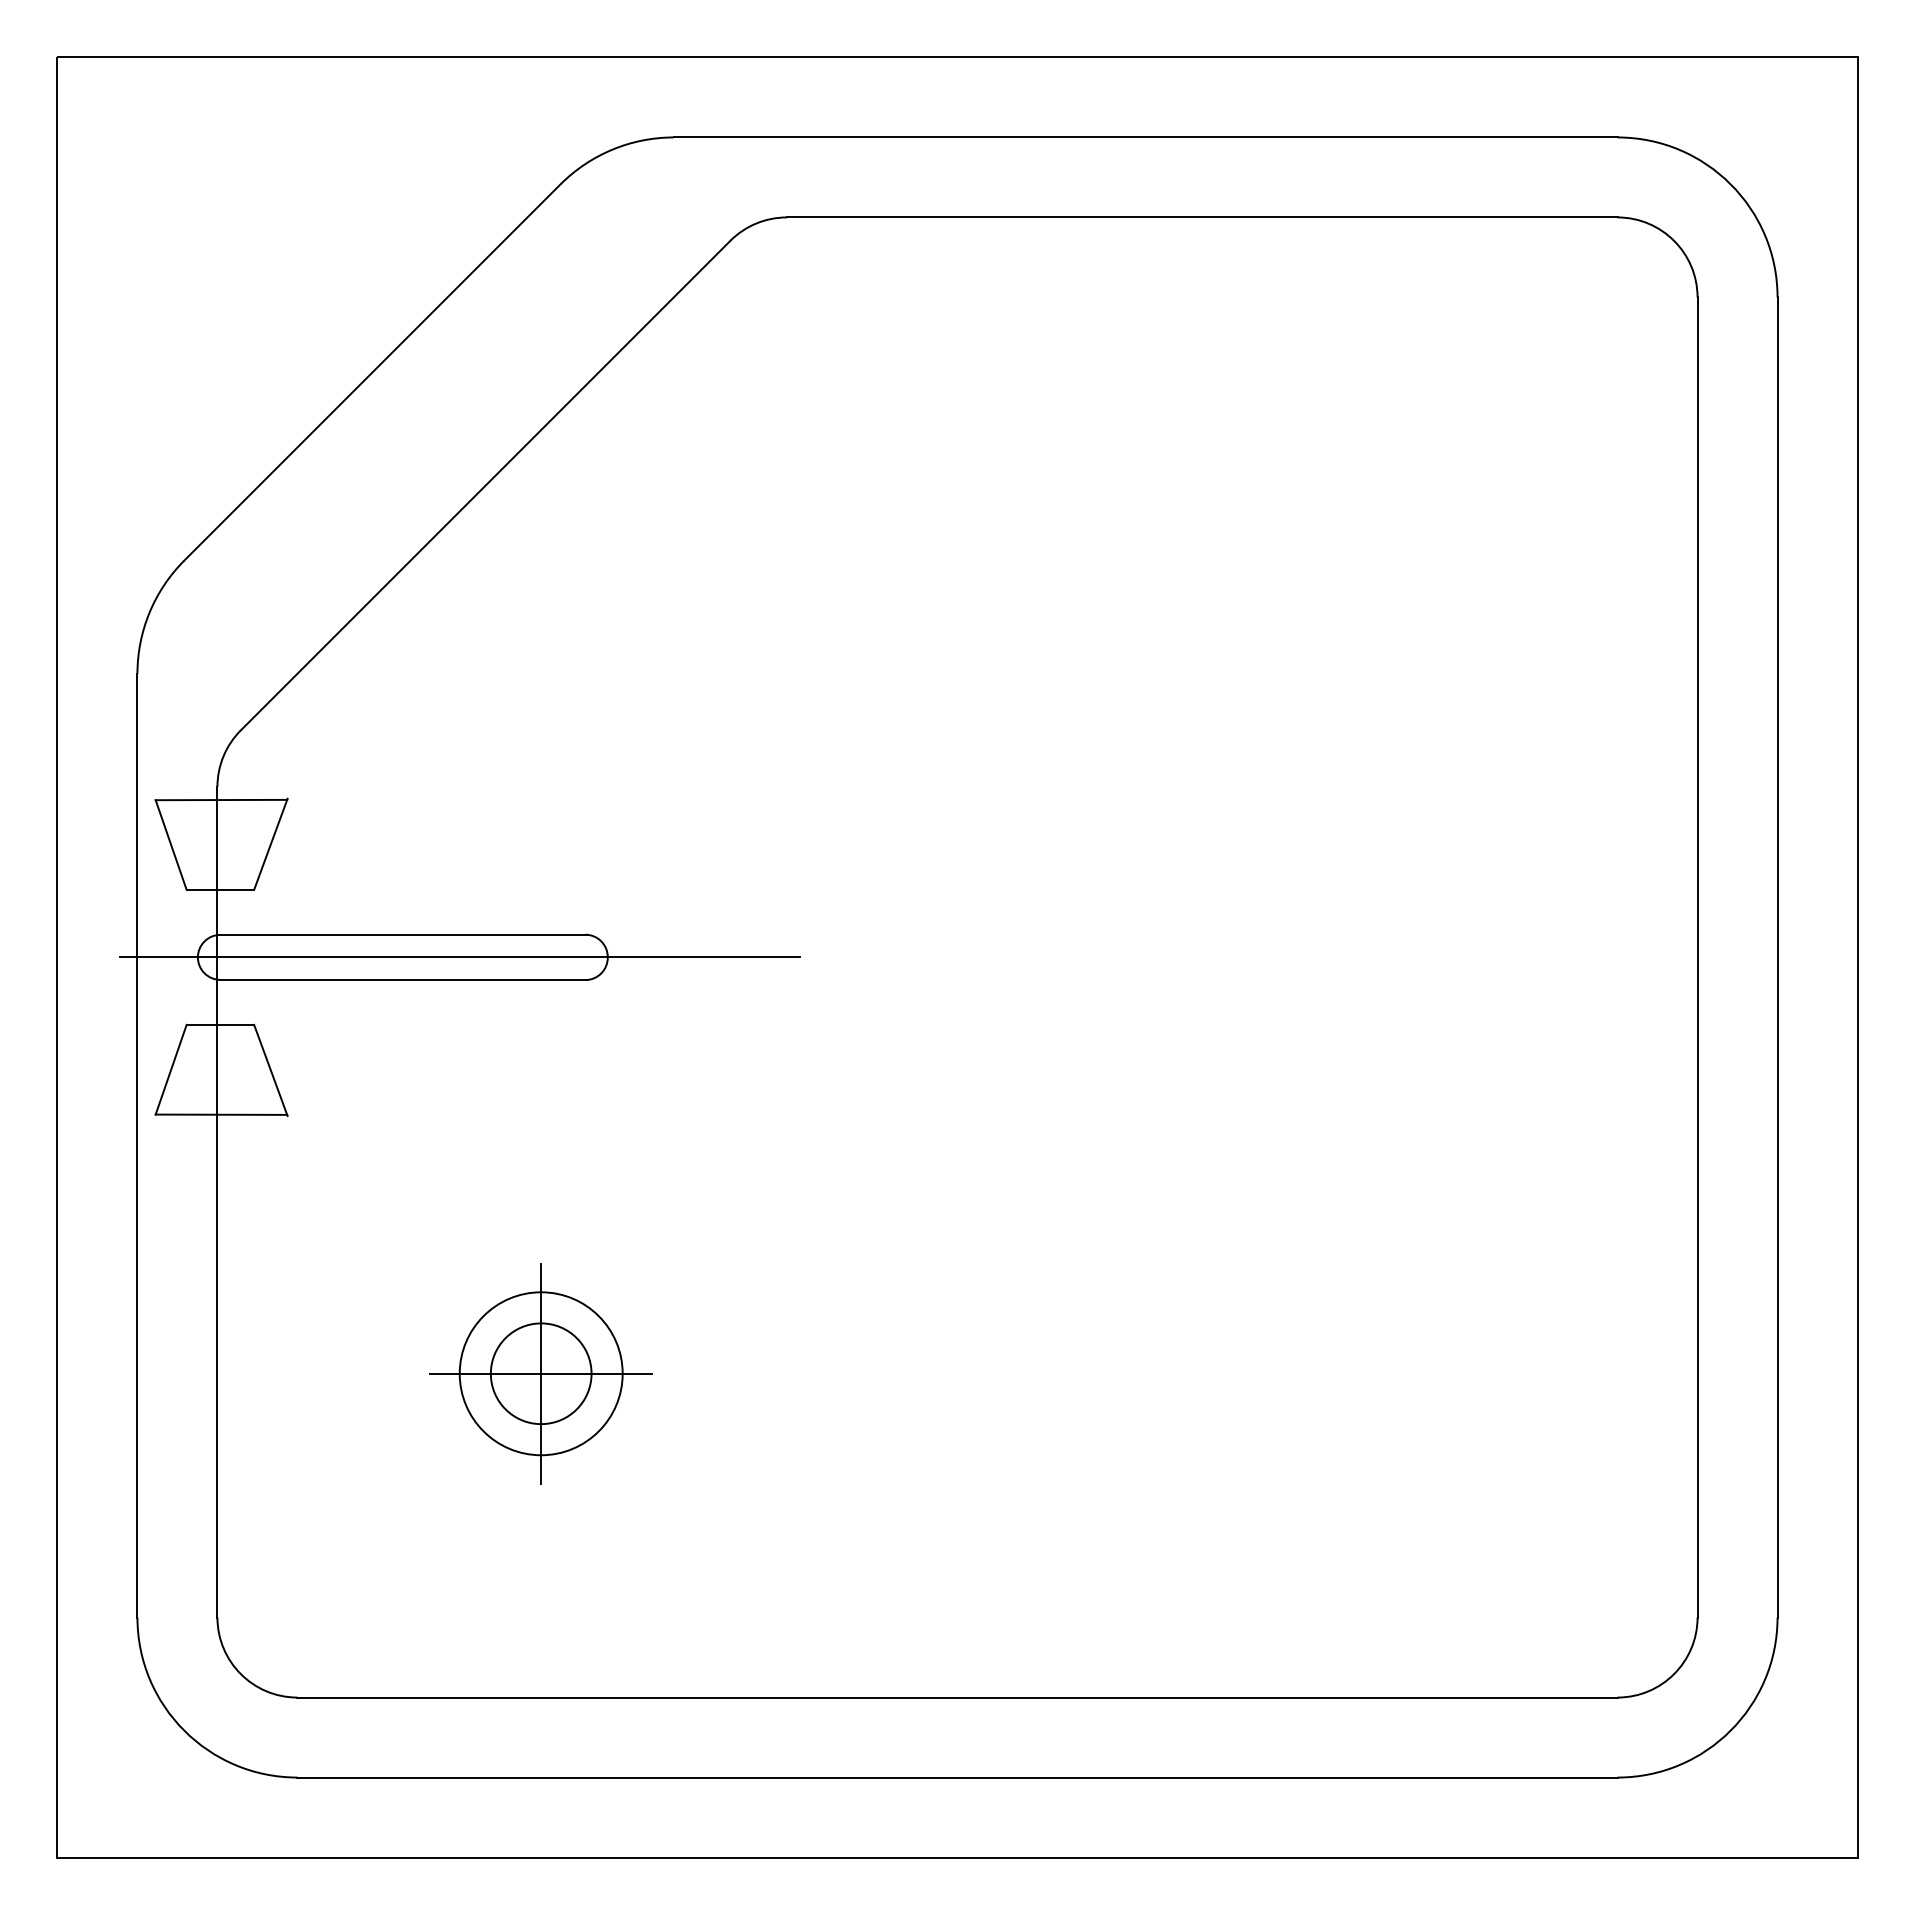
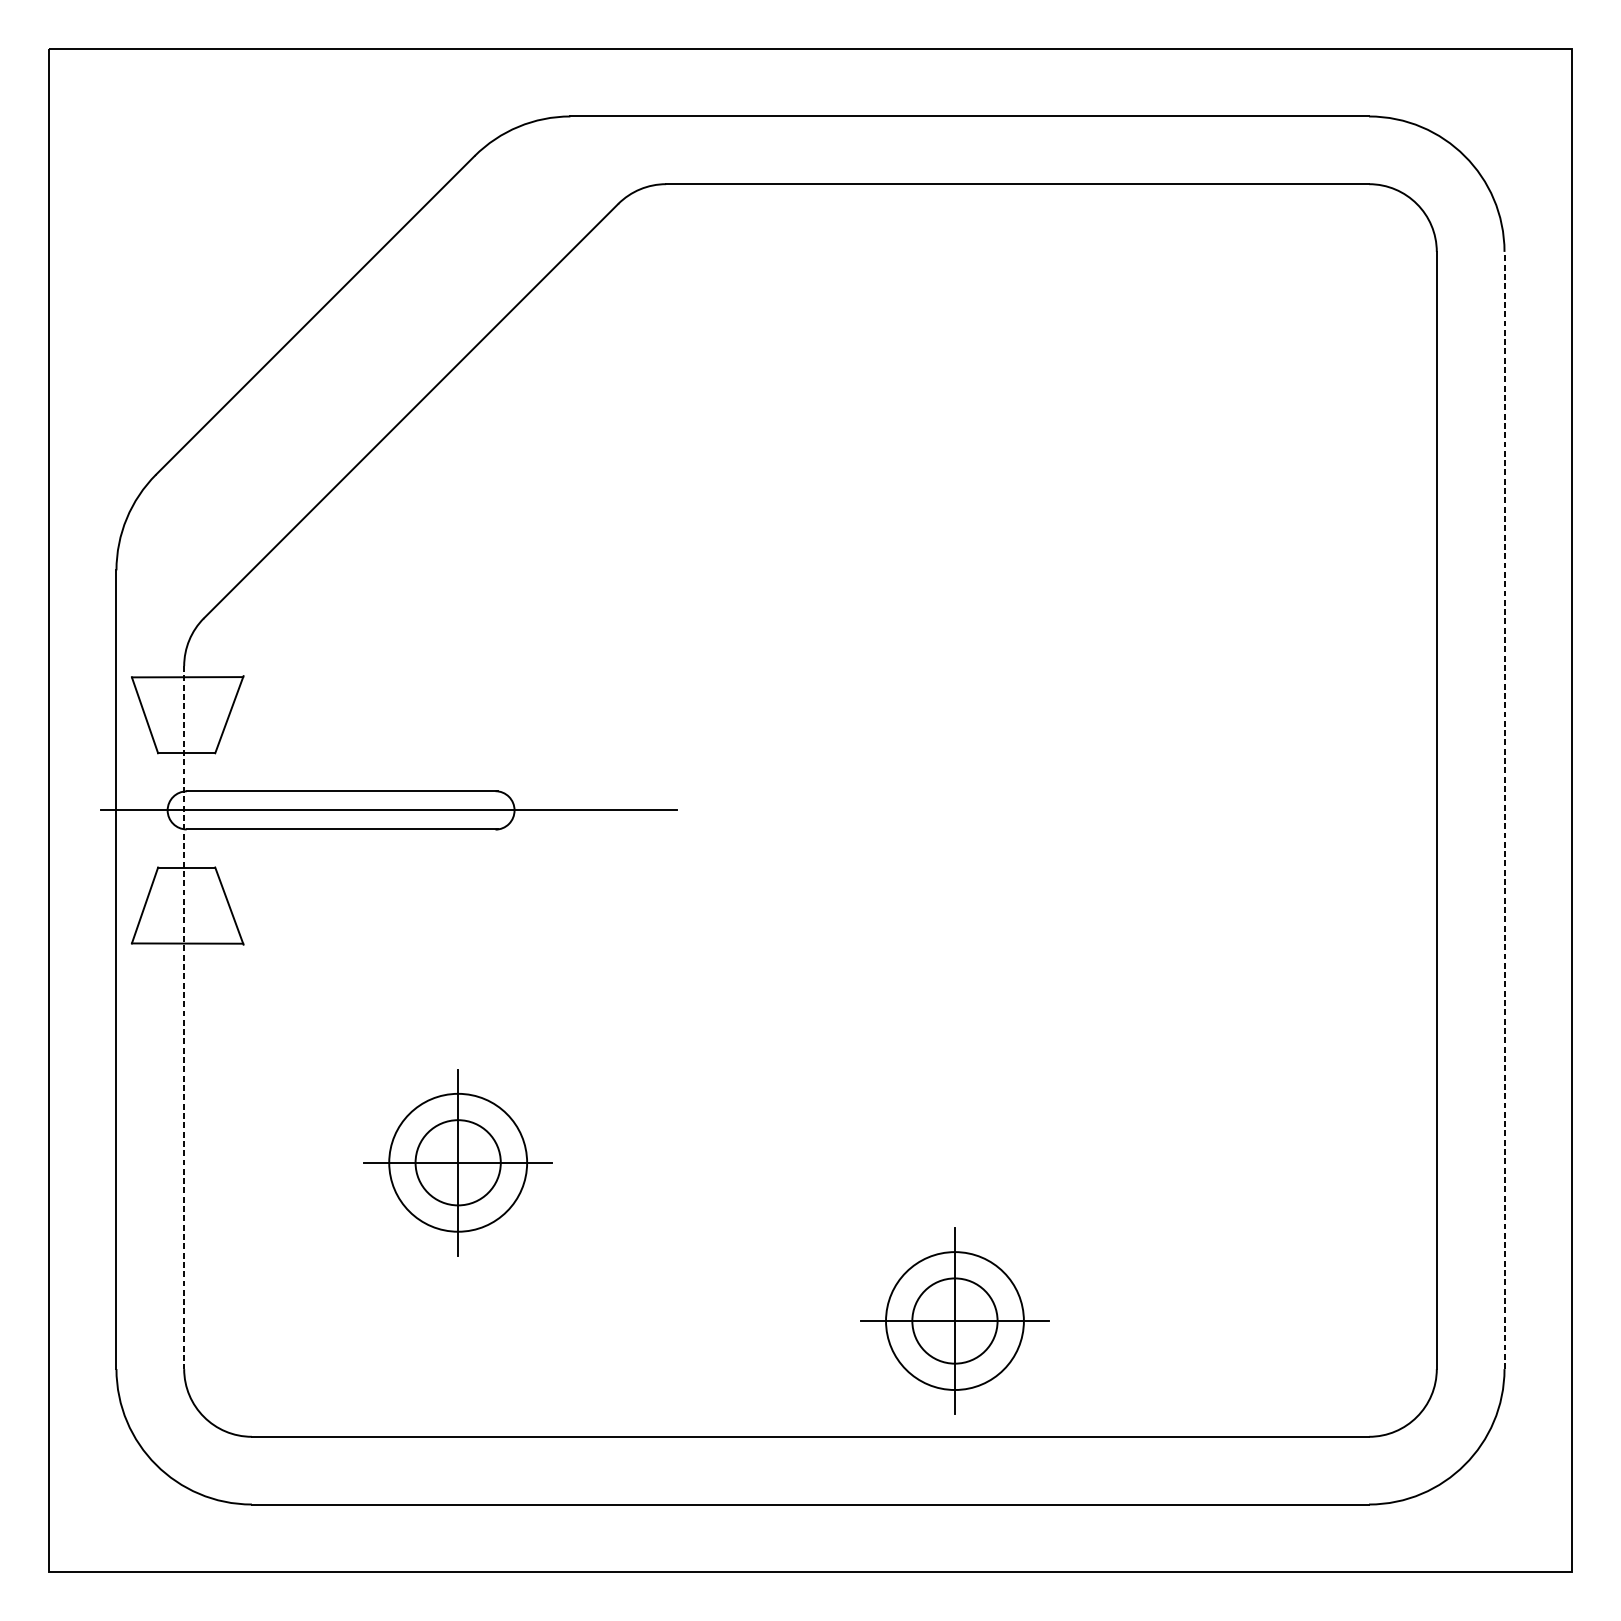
line: (1777, 957) -> (1504, 810), solid -> dashed
line: (217, 1202) -> (184, 1017), solid -> dashed
part: (1127, 1560) -> (954, 1320), added

